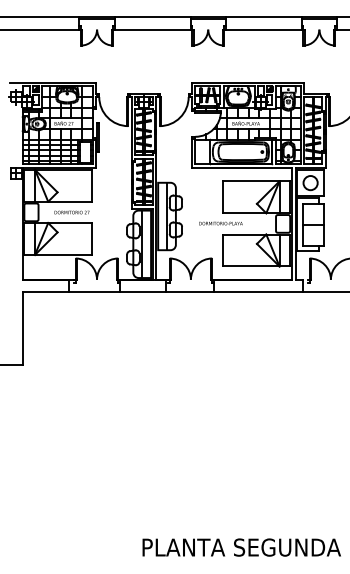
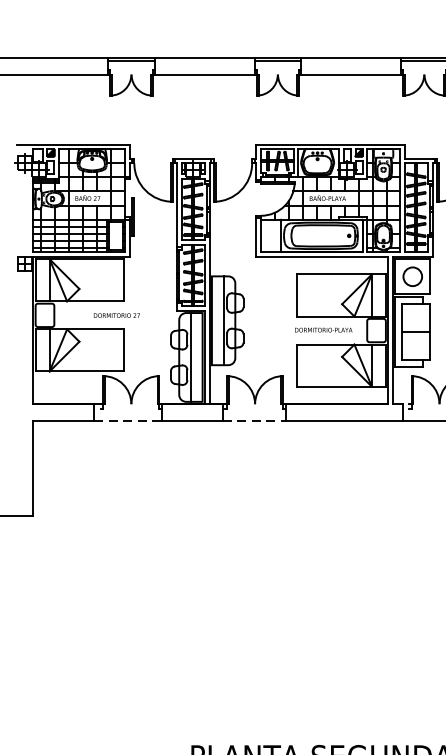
text: (71, 212) -> (116, 315), moved
text: (220, 223) -> (323, 330), moved
line: (94, 292) -> (128, 420), solid -> dashed
line: (190, 292) -> (254, 420), solid -> dashed

